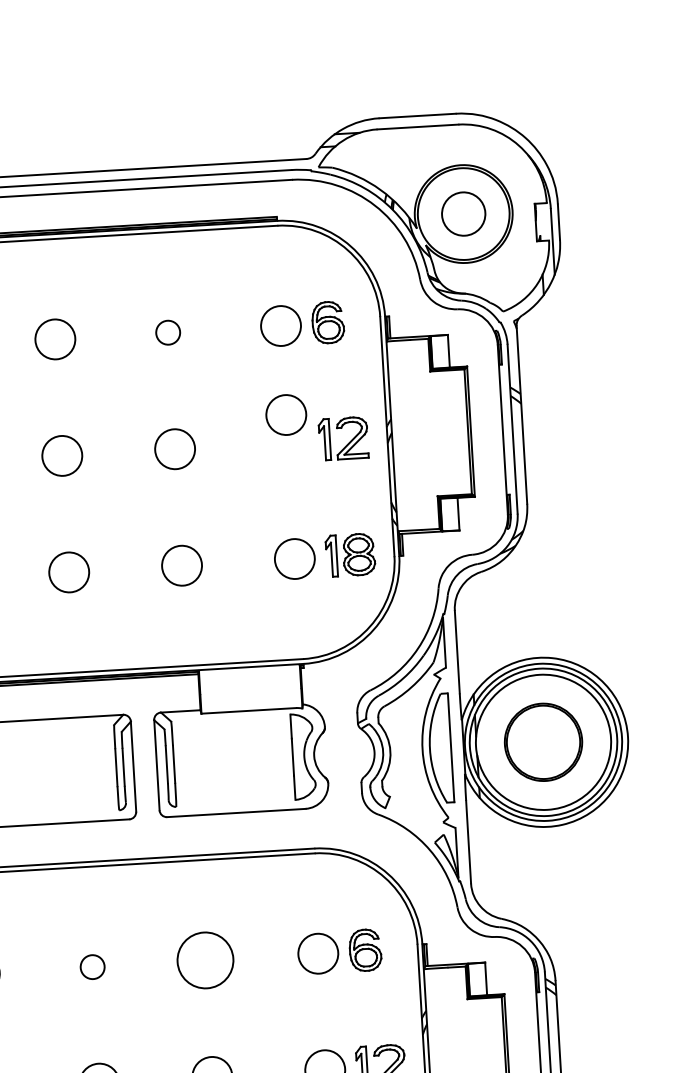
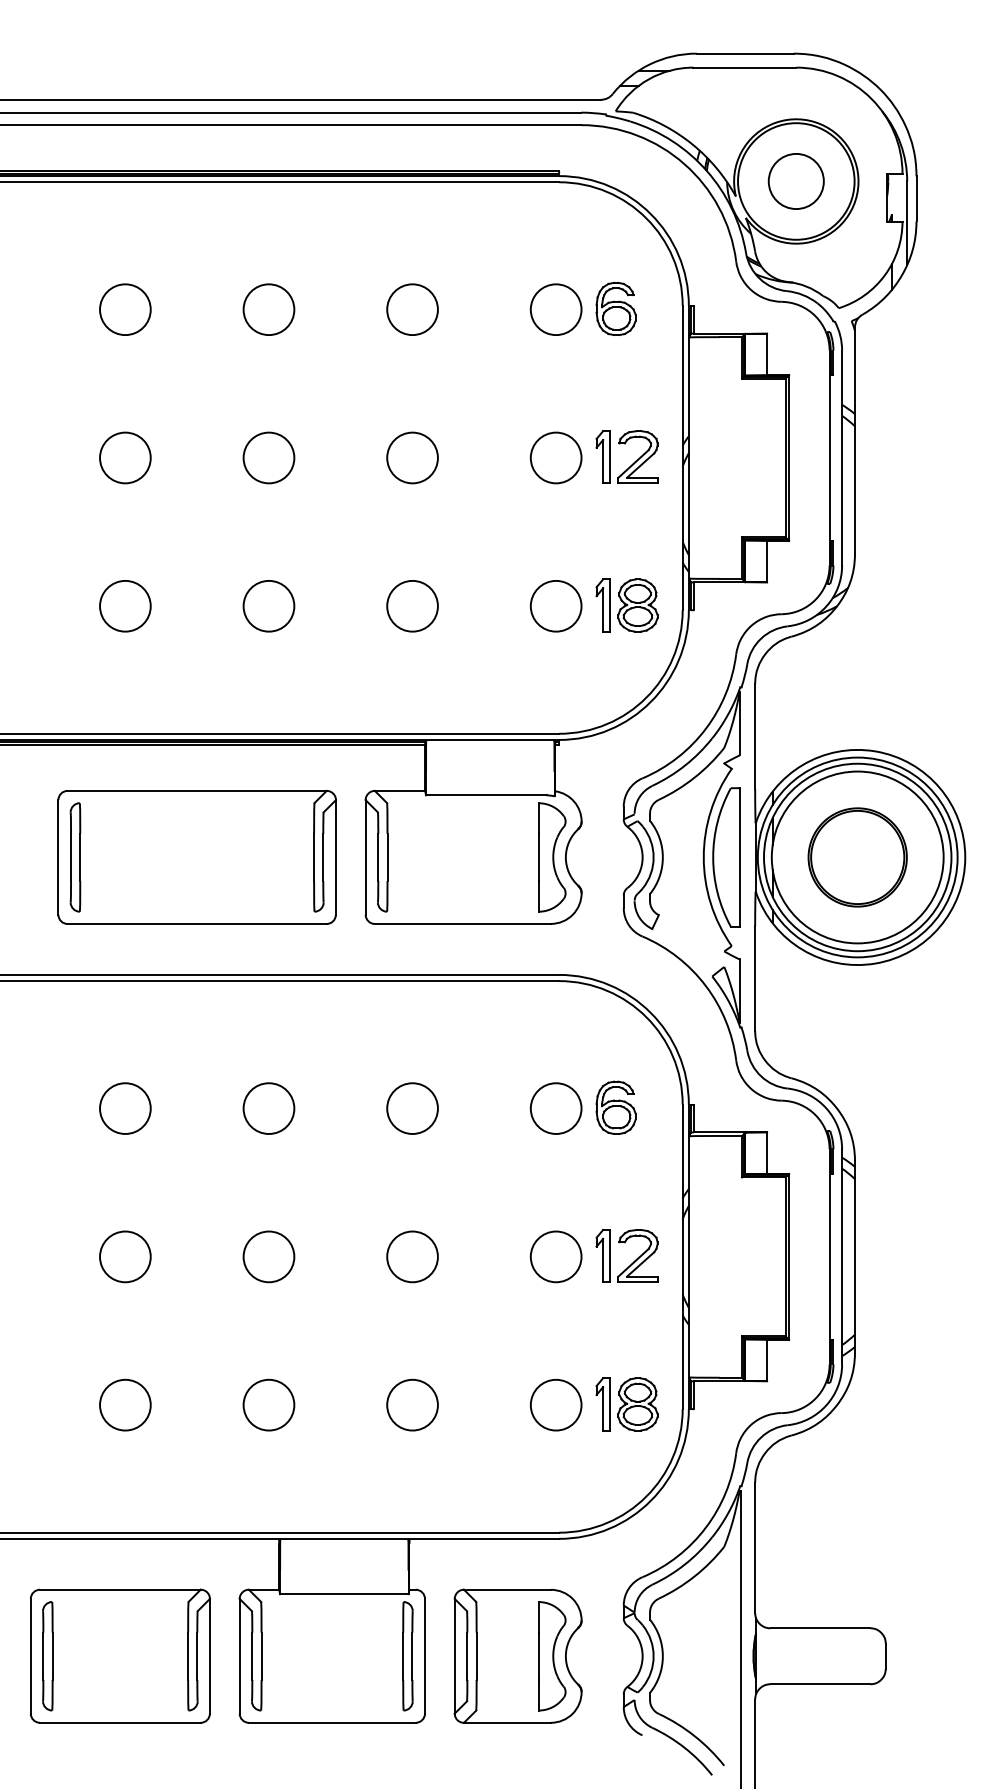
circle: (168, 332) -> (412, 309), size x1.67
circle: (285, 414) -> (555, 457), moved
circle: (205, 960) -> (412, 1108), size x0.71
circle: (92, 967) -> (268, 1108), size x1.67

